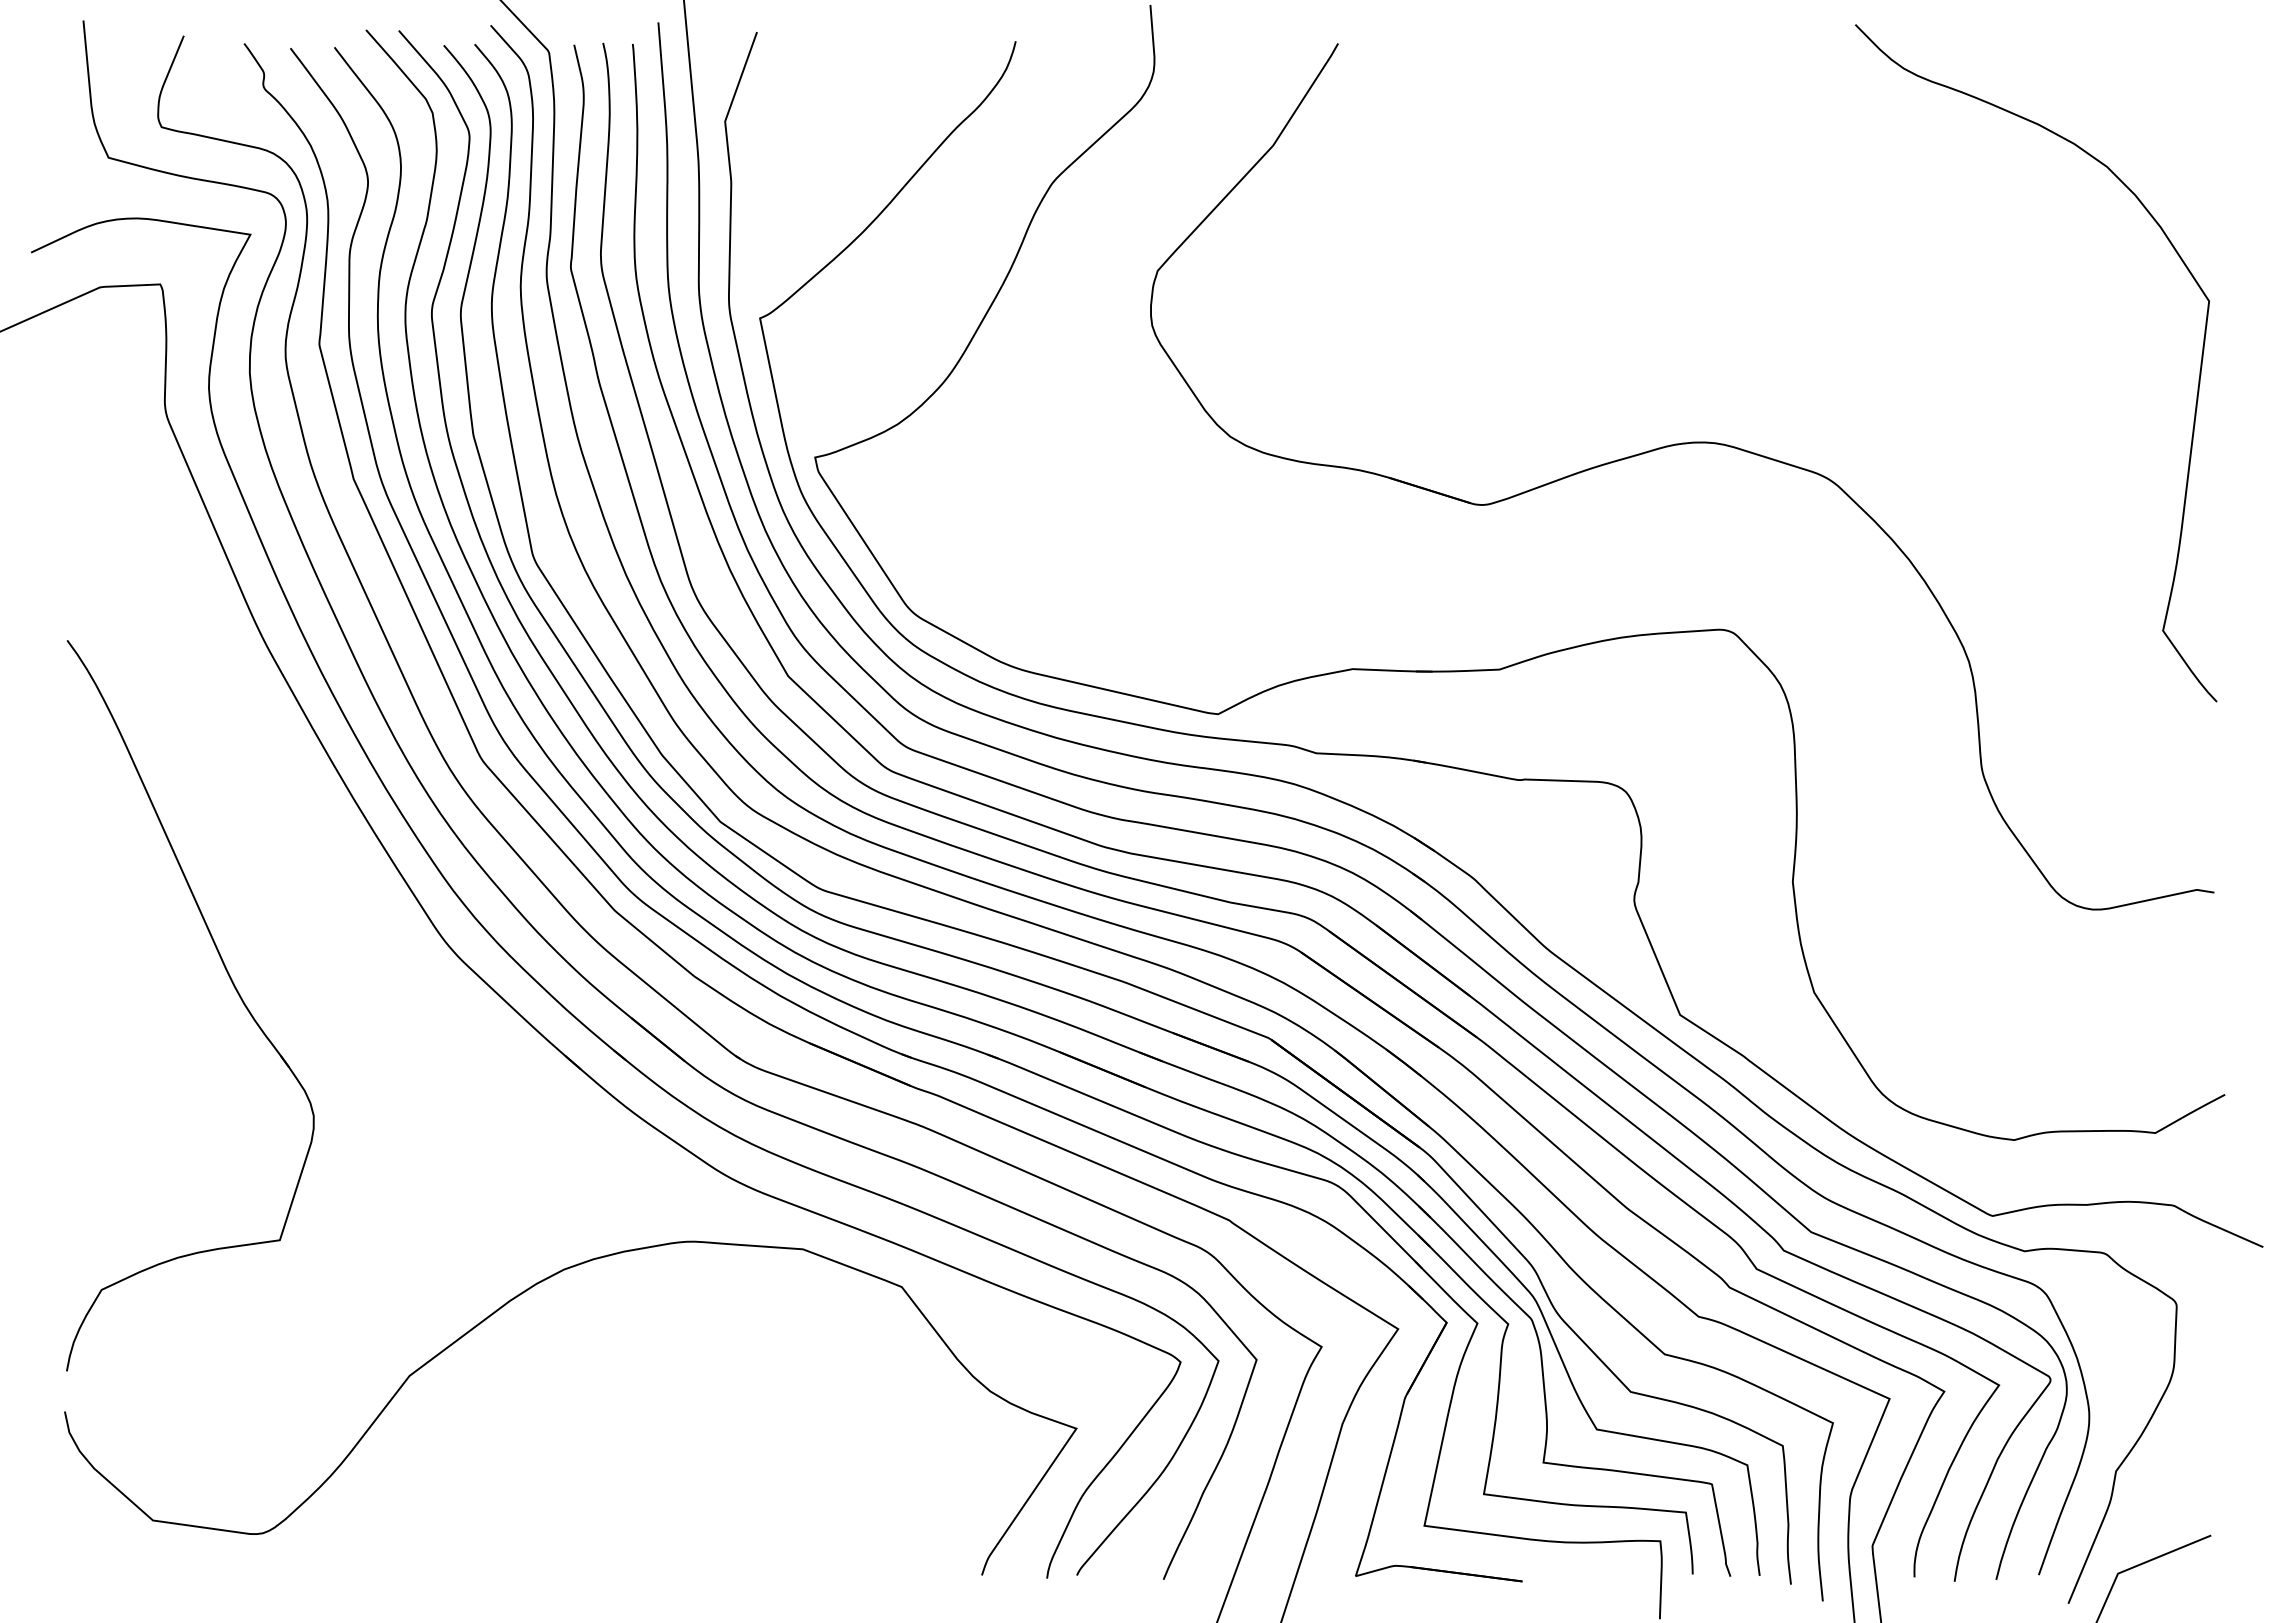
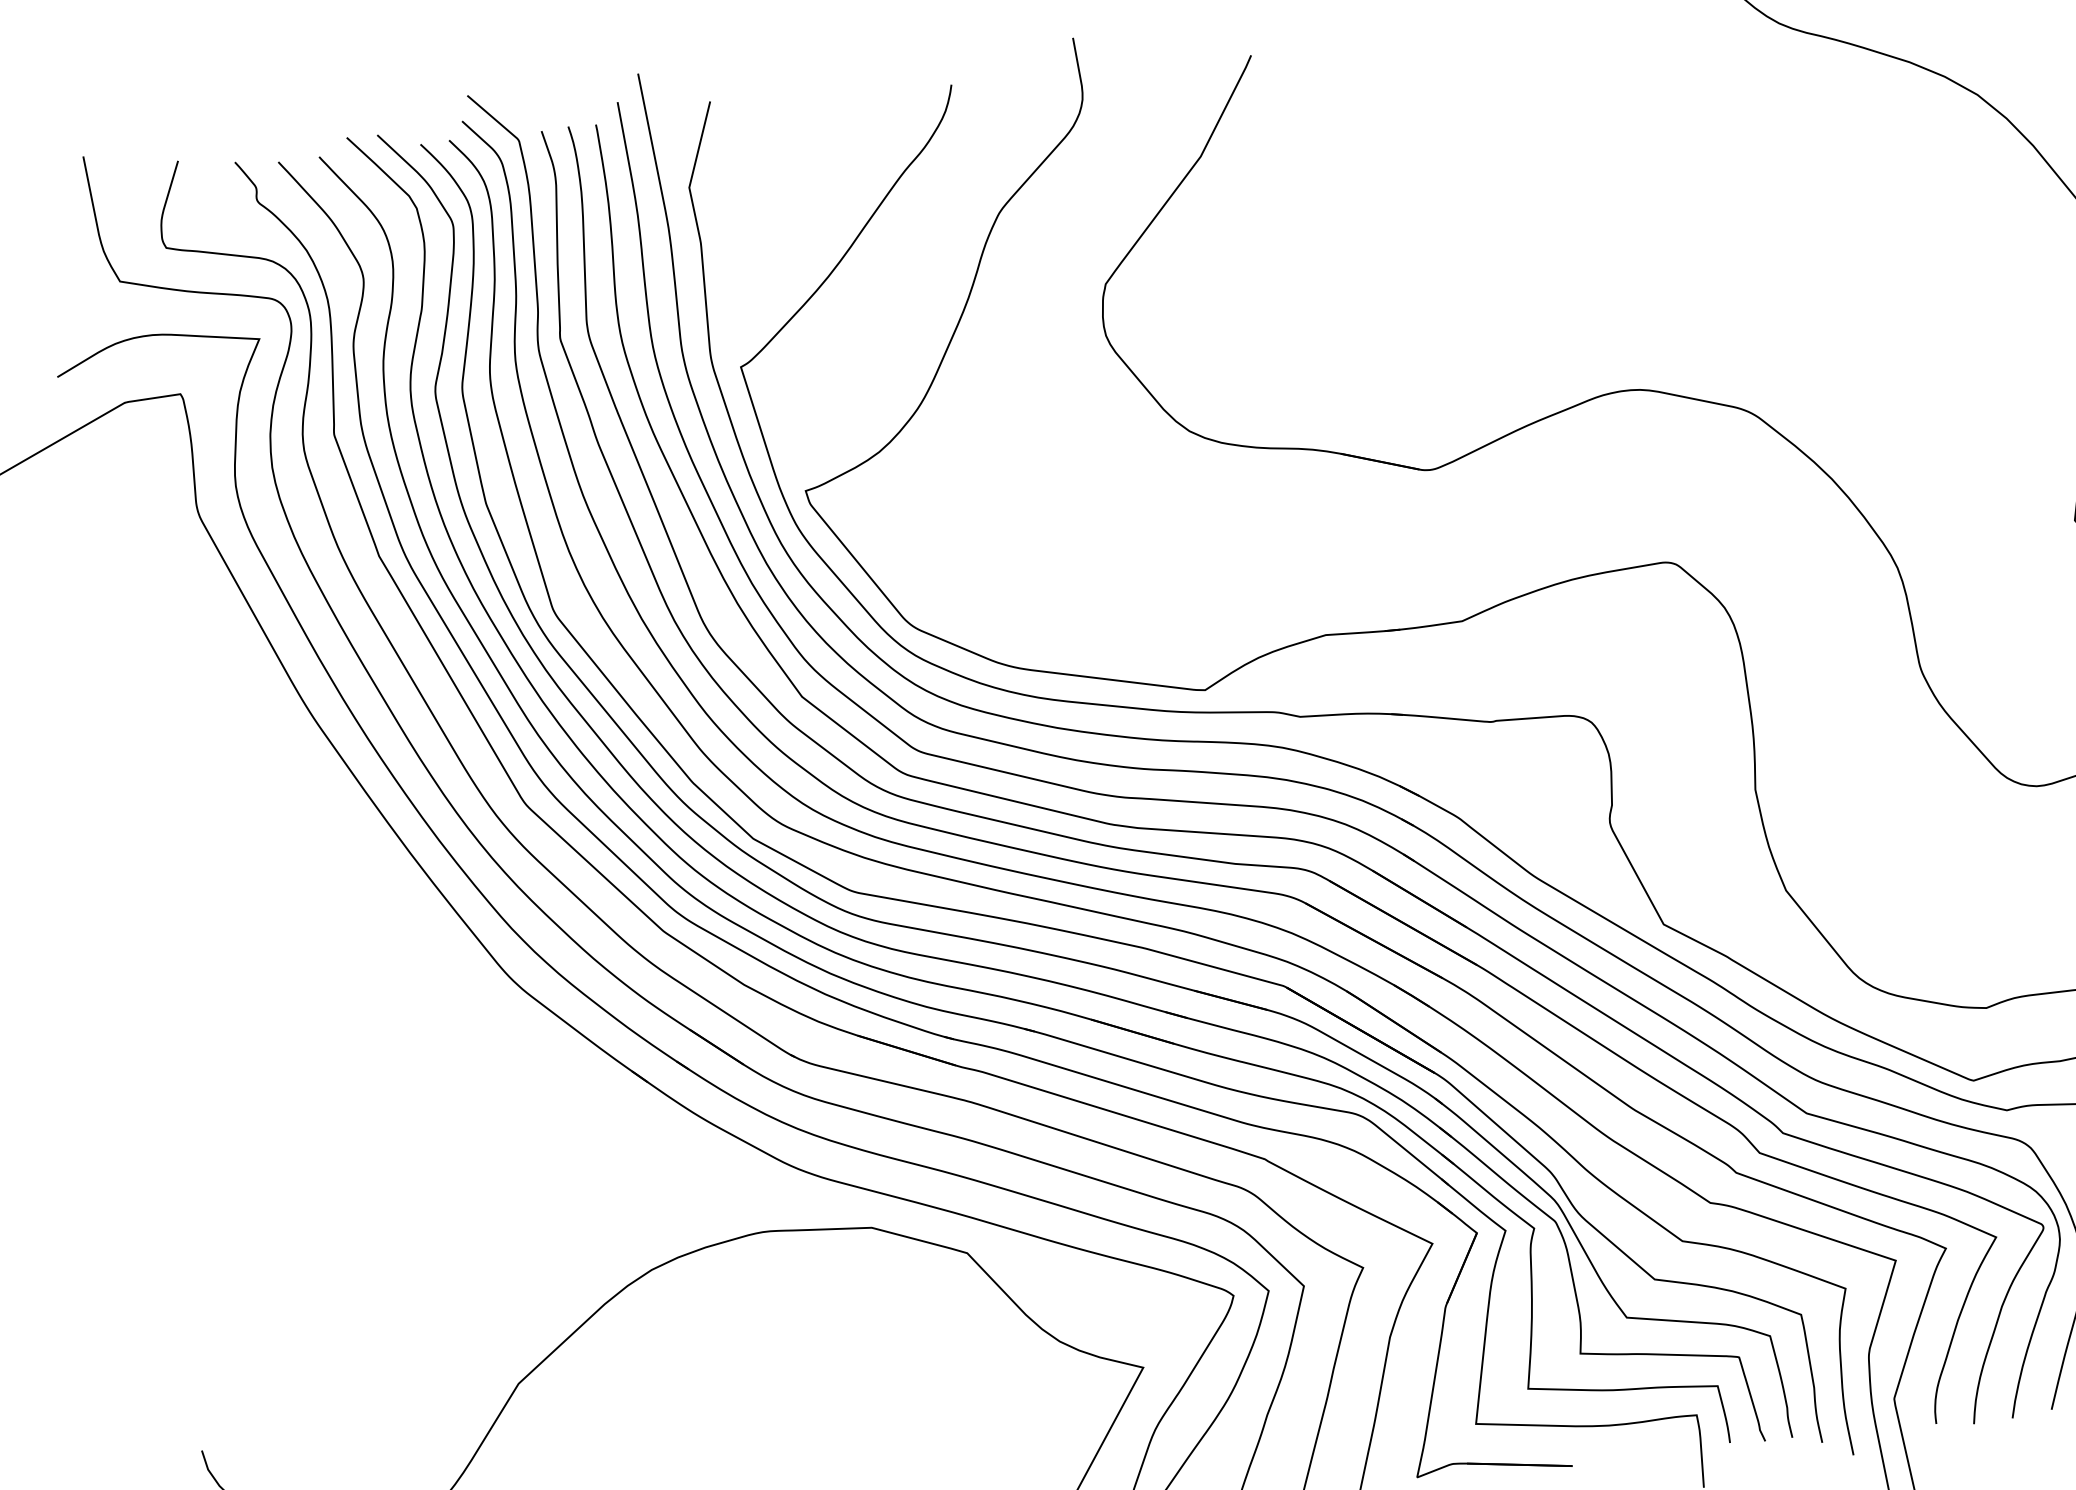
part: (232, 984) -> (315, 1037), removed

